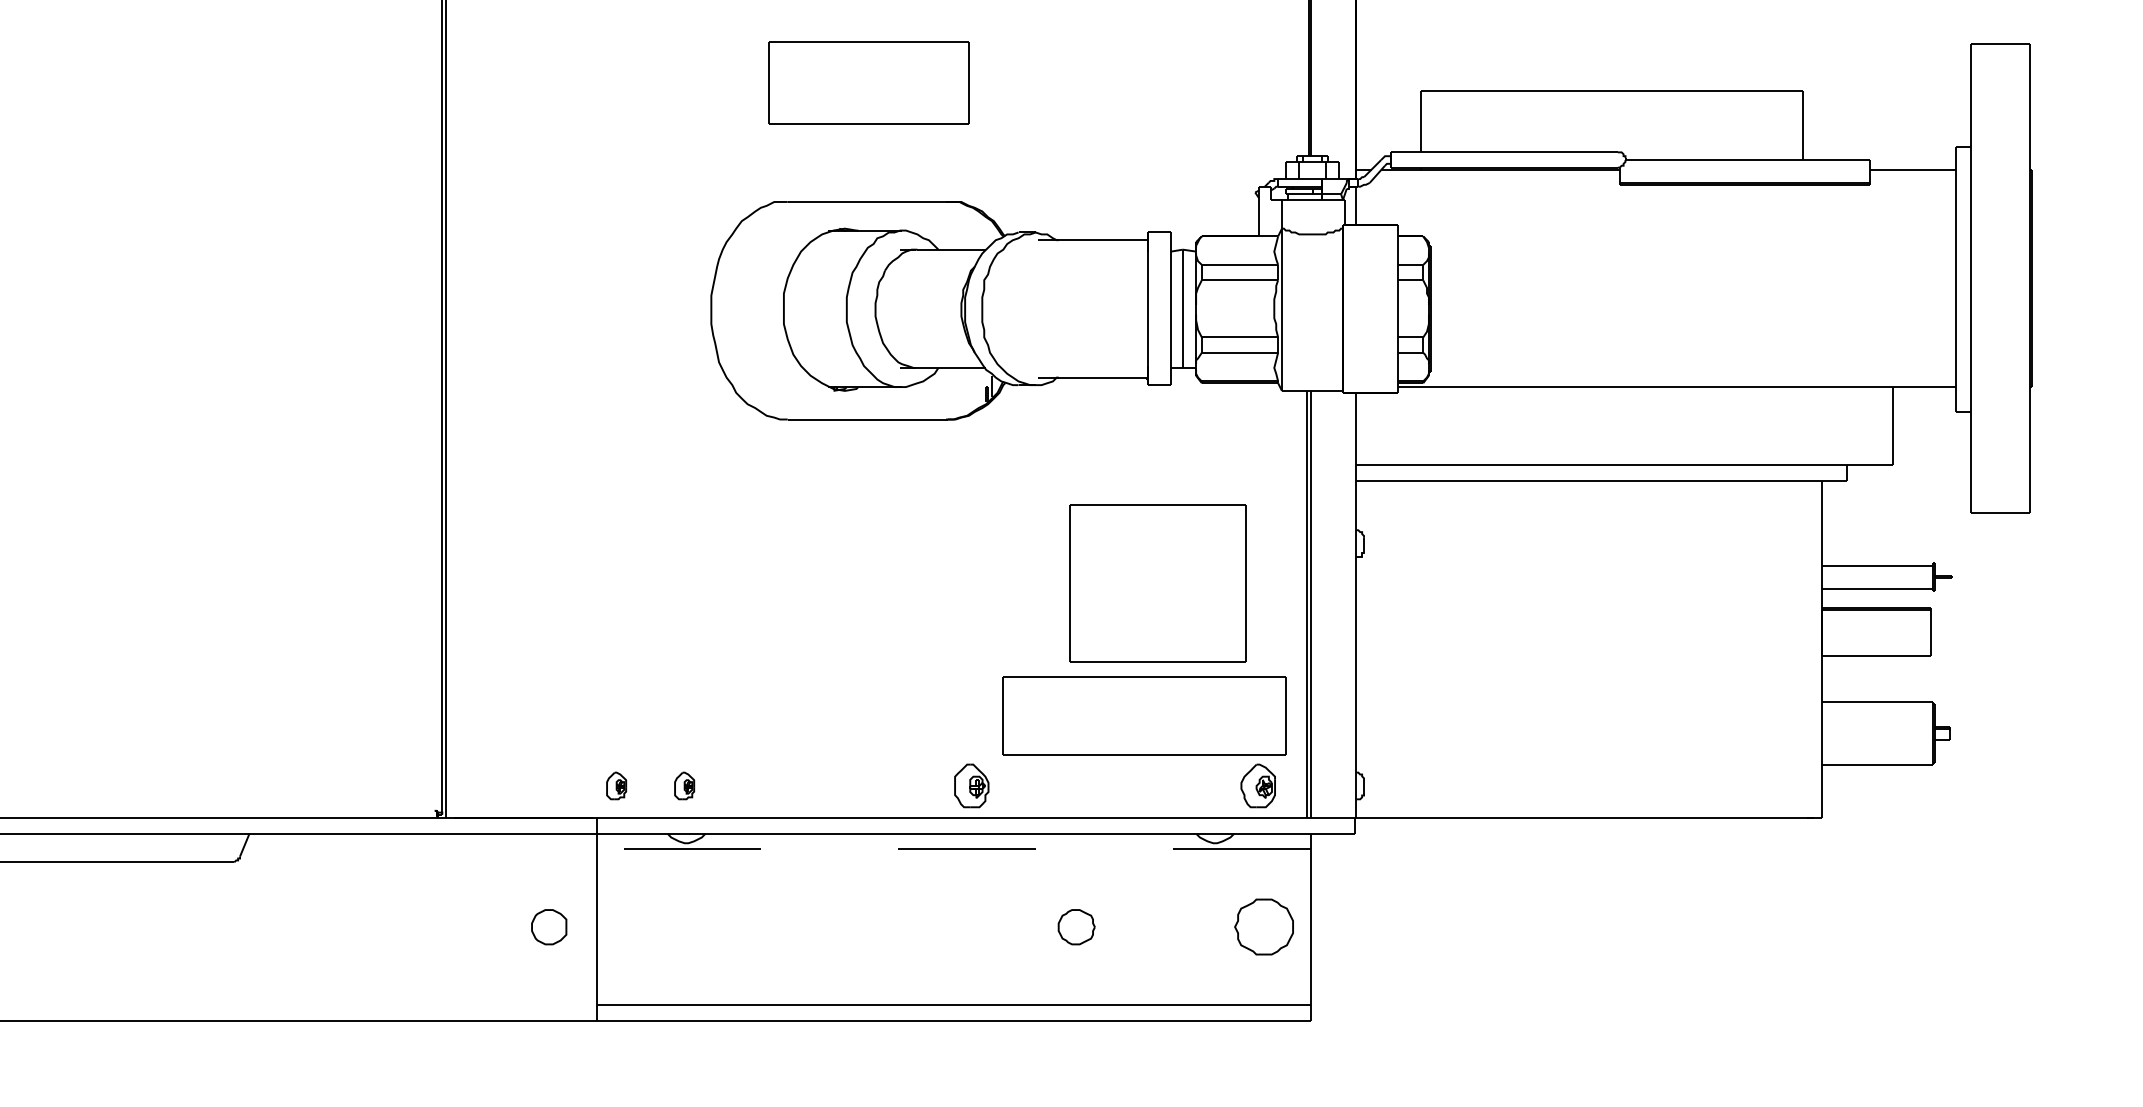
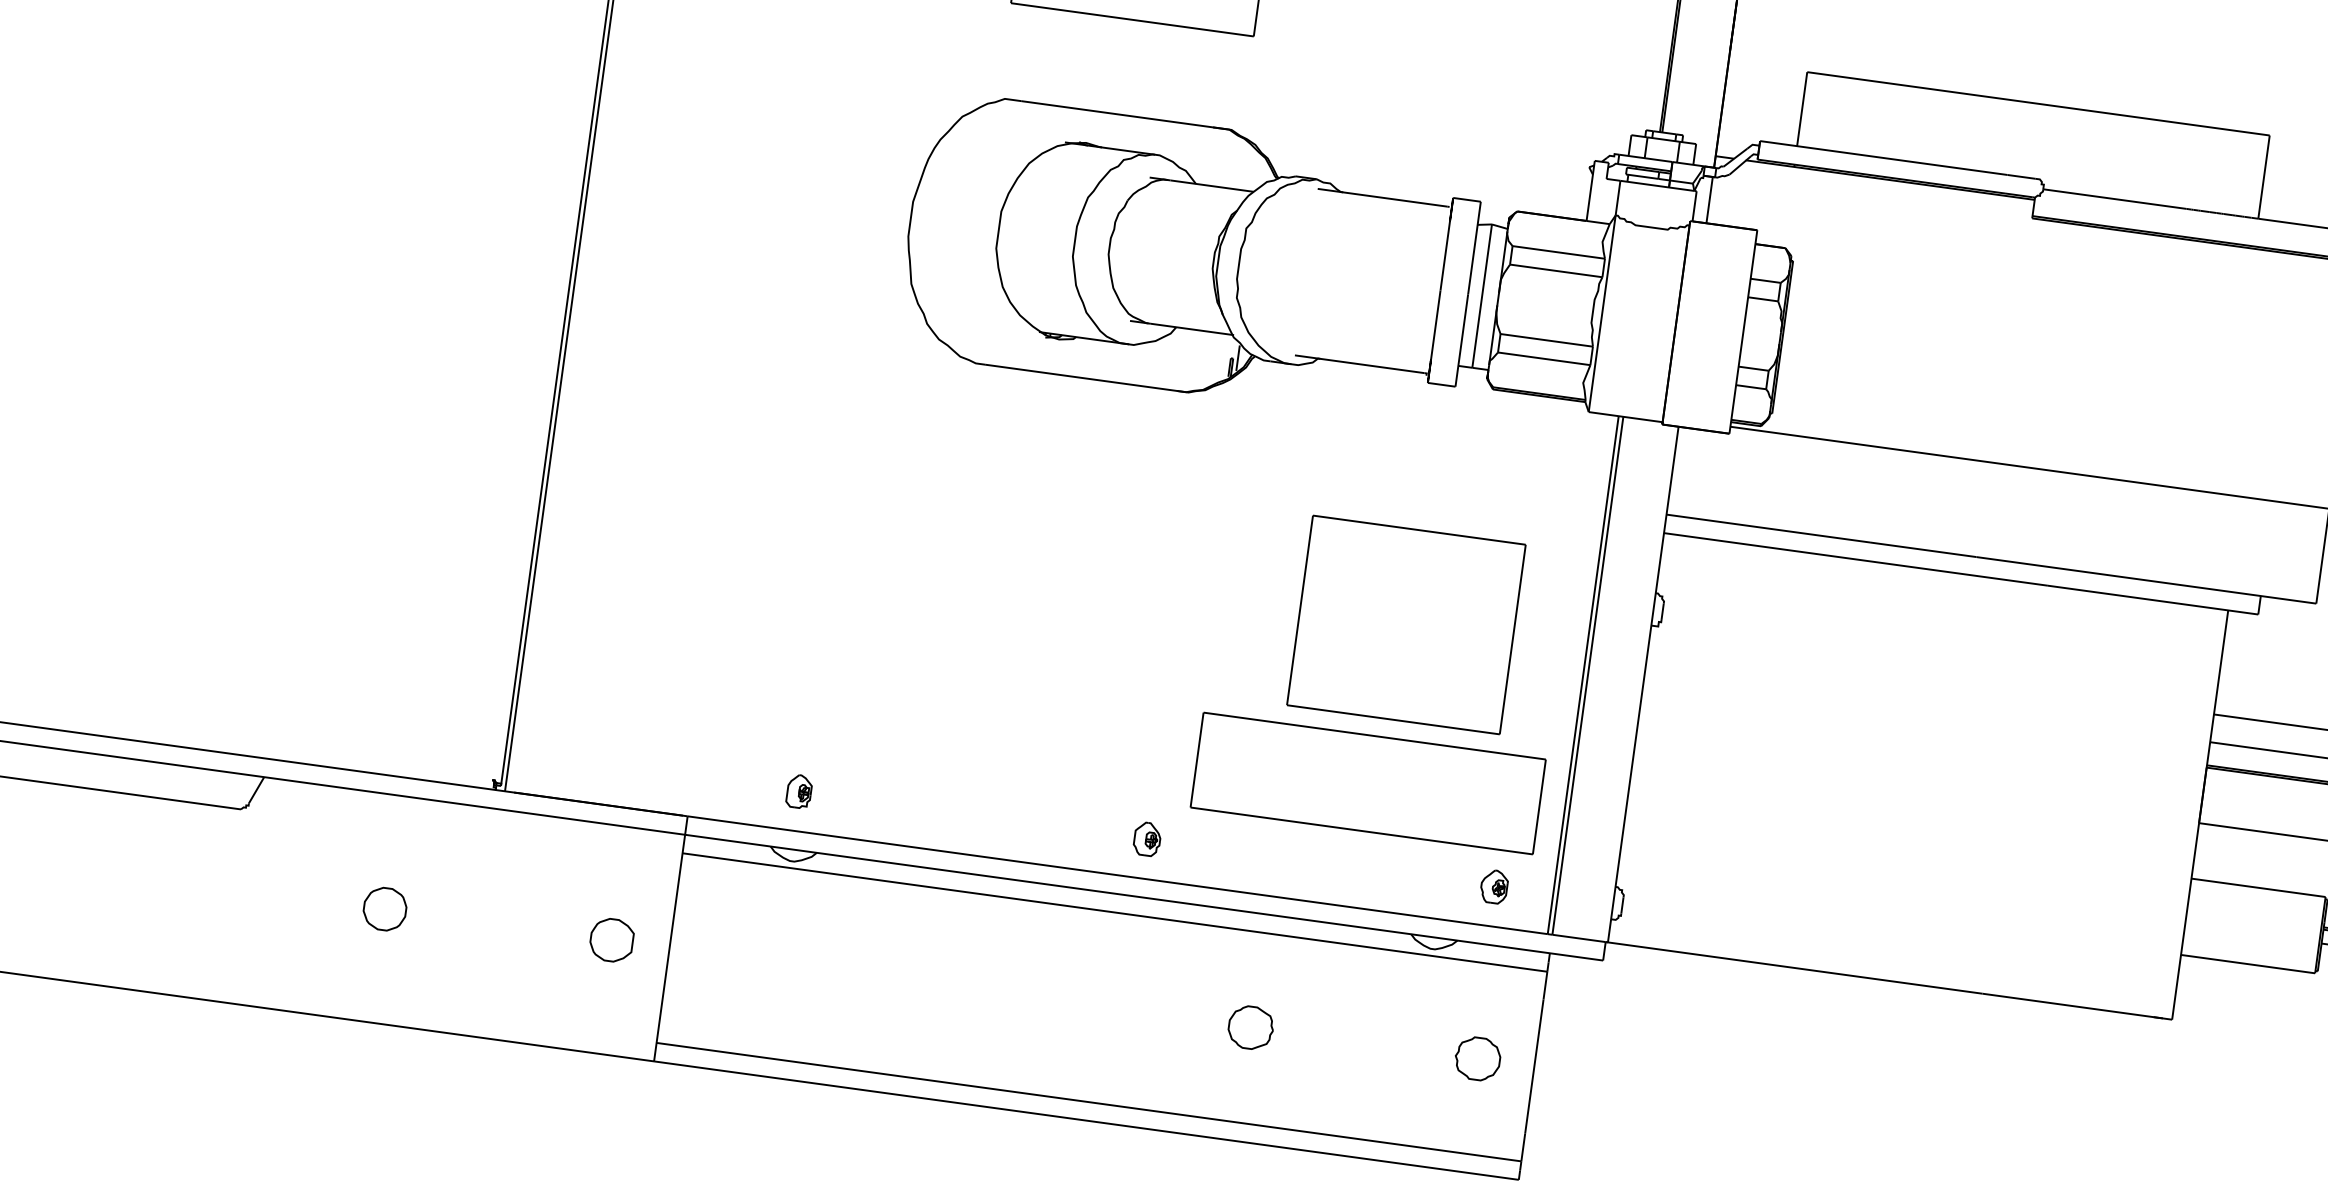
part: (616, 785) -> (716, 779), removed
part: (971, 785) -> (1147, 838), size x0.62
part: (1257, 785) -> (1493, 886), size x0.62
line: (953, 848) -> (1114, 911), dashed -> solid
part: (362, 927) -> (385, 909), added
part: (1263, 927) -> (1477, 1059), size x0.62

